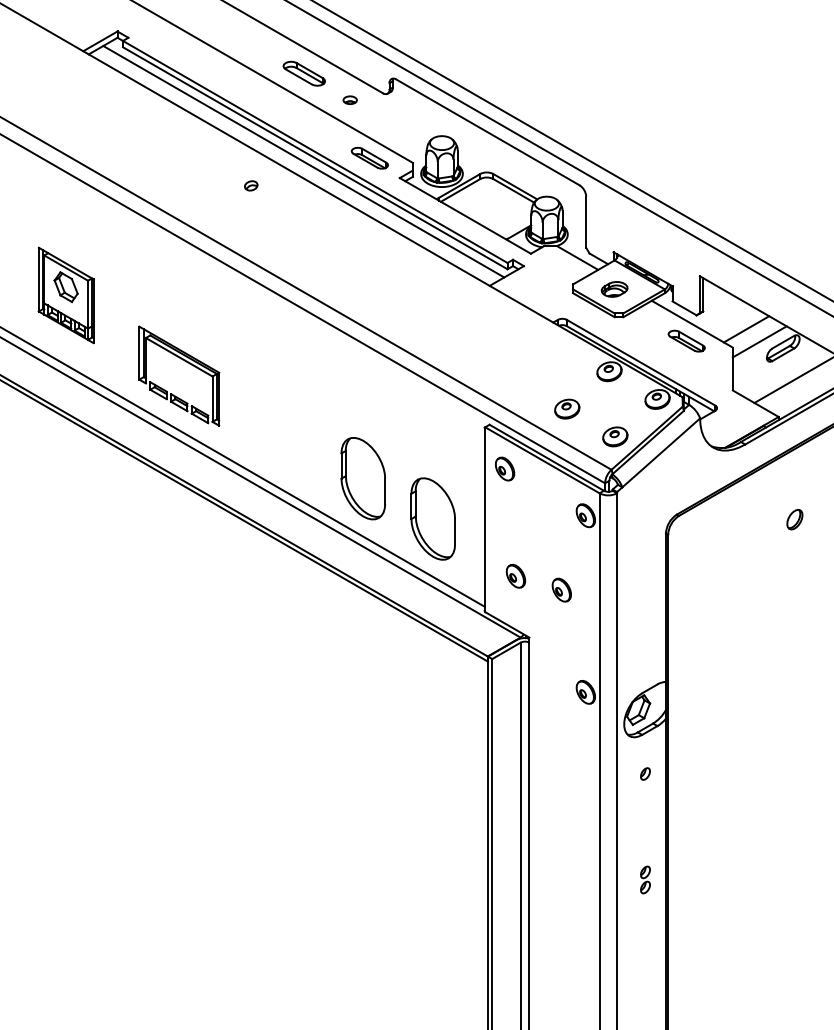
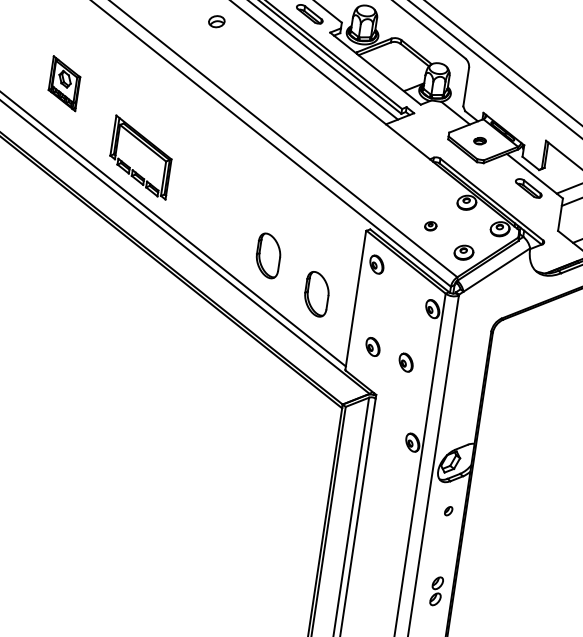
part: (251, 185) -> (217, 21), size x1.6
part: (614, 289) -> (479, 141), size x0.6
part: (65, 295) -> (64, 83), size x0.7
part: (567, 408) -> (430, 225), size x0.6
part: (362, 478) -> (268, 255), size x0.7
part: (432, 518) -> (316, 293), size x0.7
part: (645, 879) -> (436, 590), size x1.4

